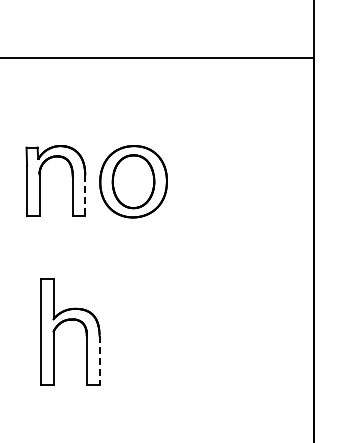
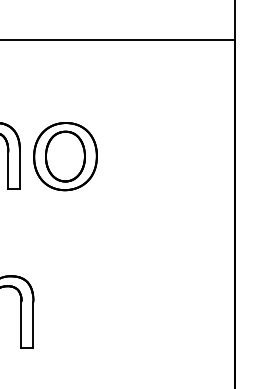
line: (85, 196) -> (20, 170), dashed -> solid
line: (99, 360) -> (33, 324), dashed -> solid

